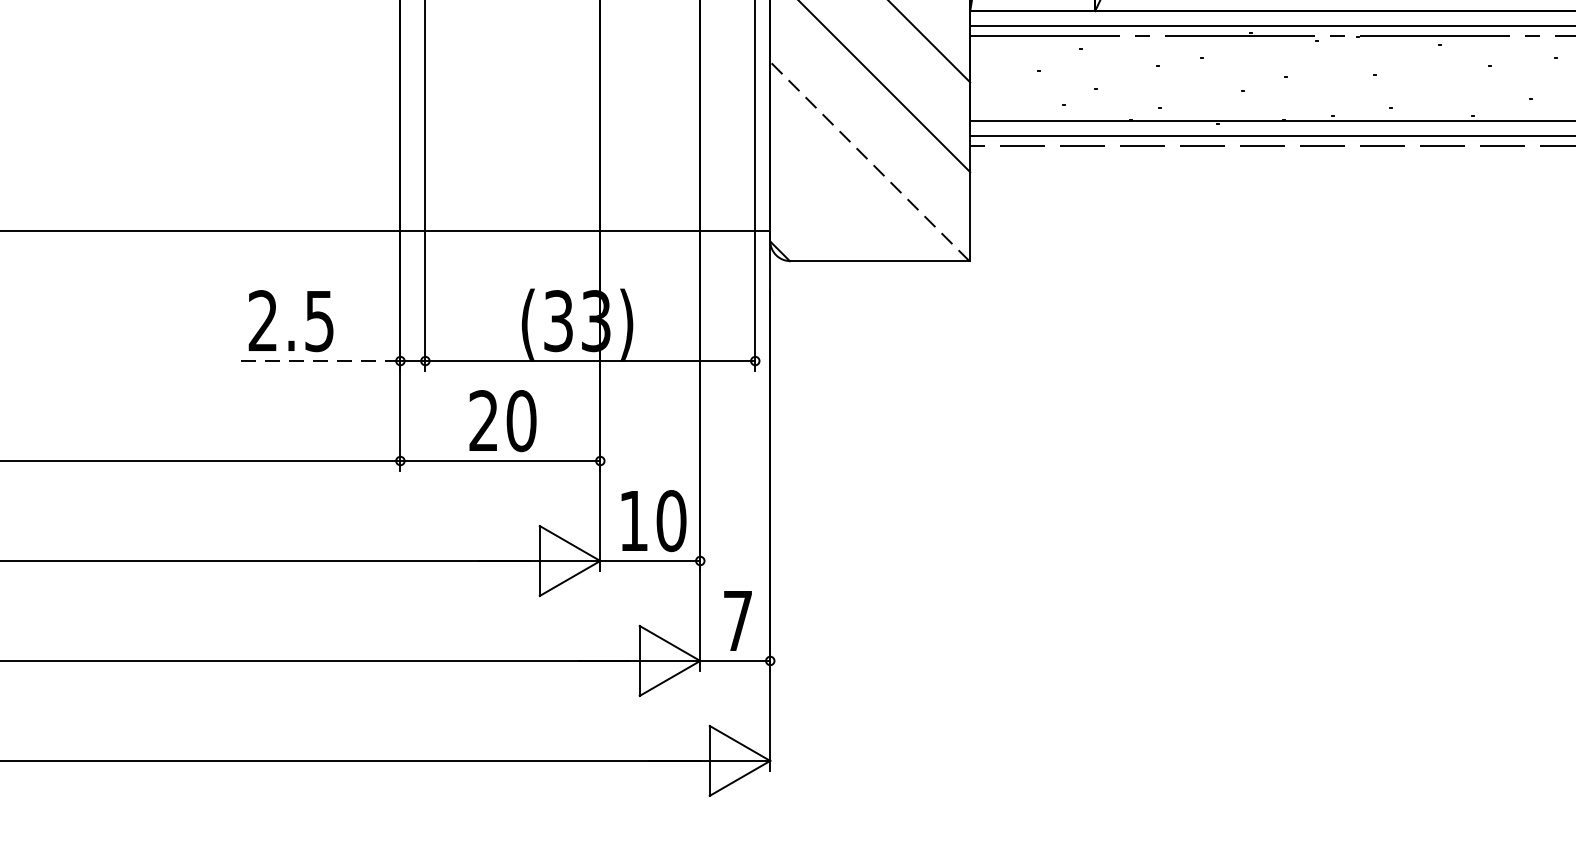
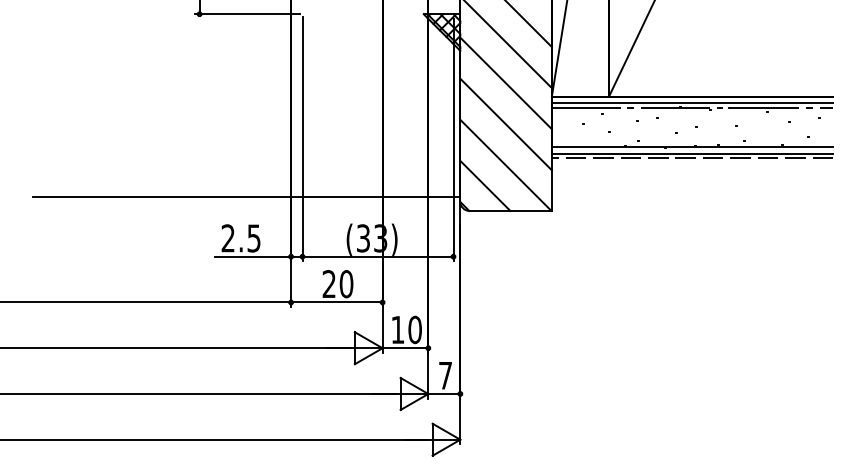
line: (868, 161) -> (505, 165), dashed -> solid
line: (825, 205) -> (485, 185), added
line: (318, 360) -> (253, 256), dashed -> solid

